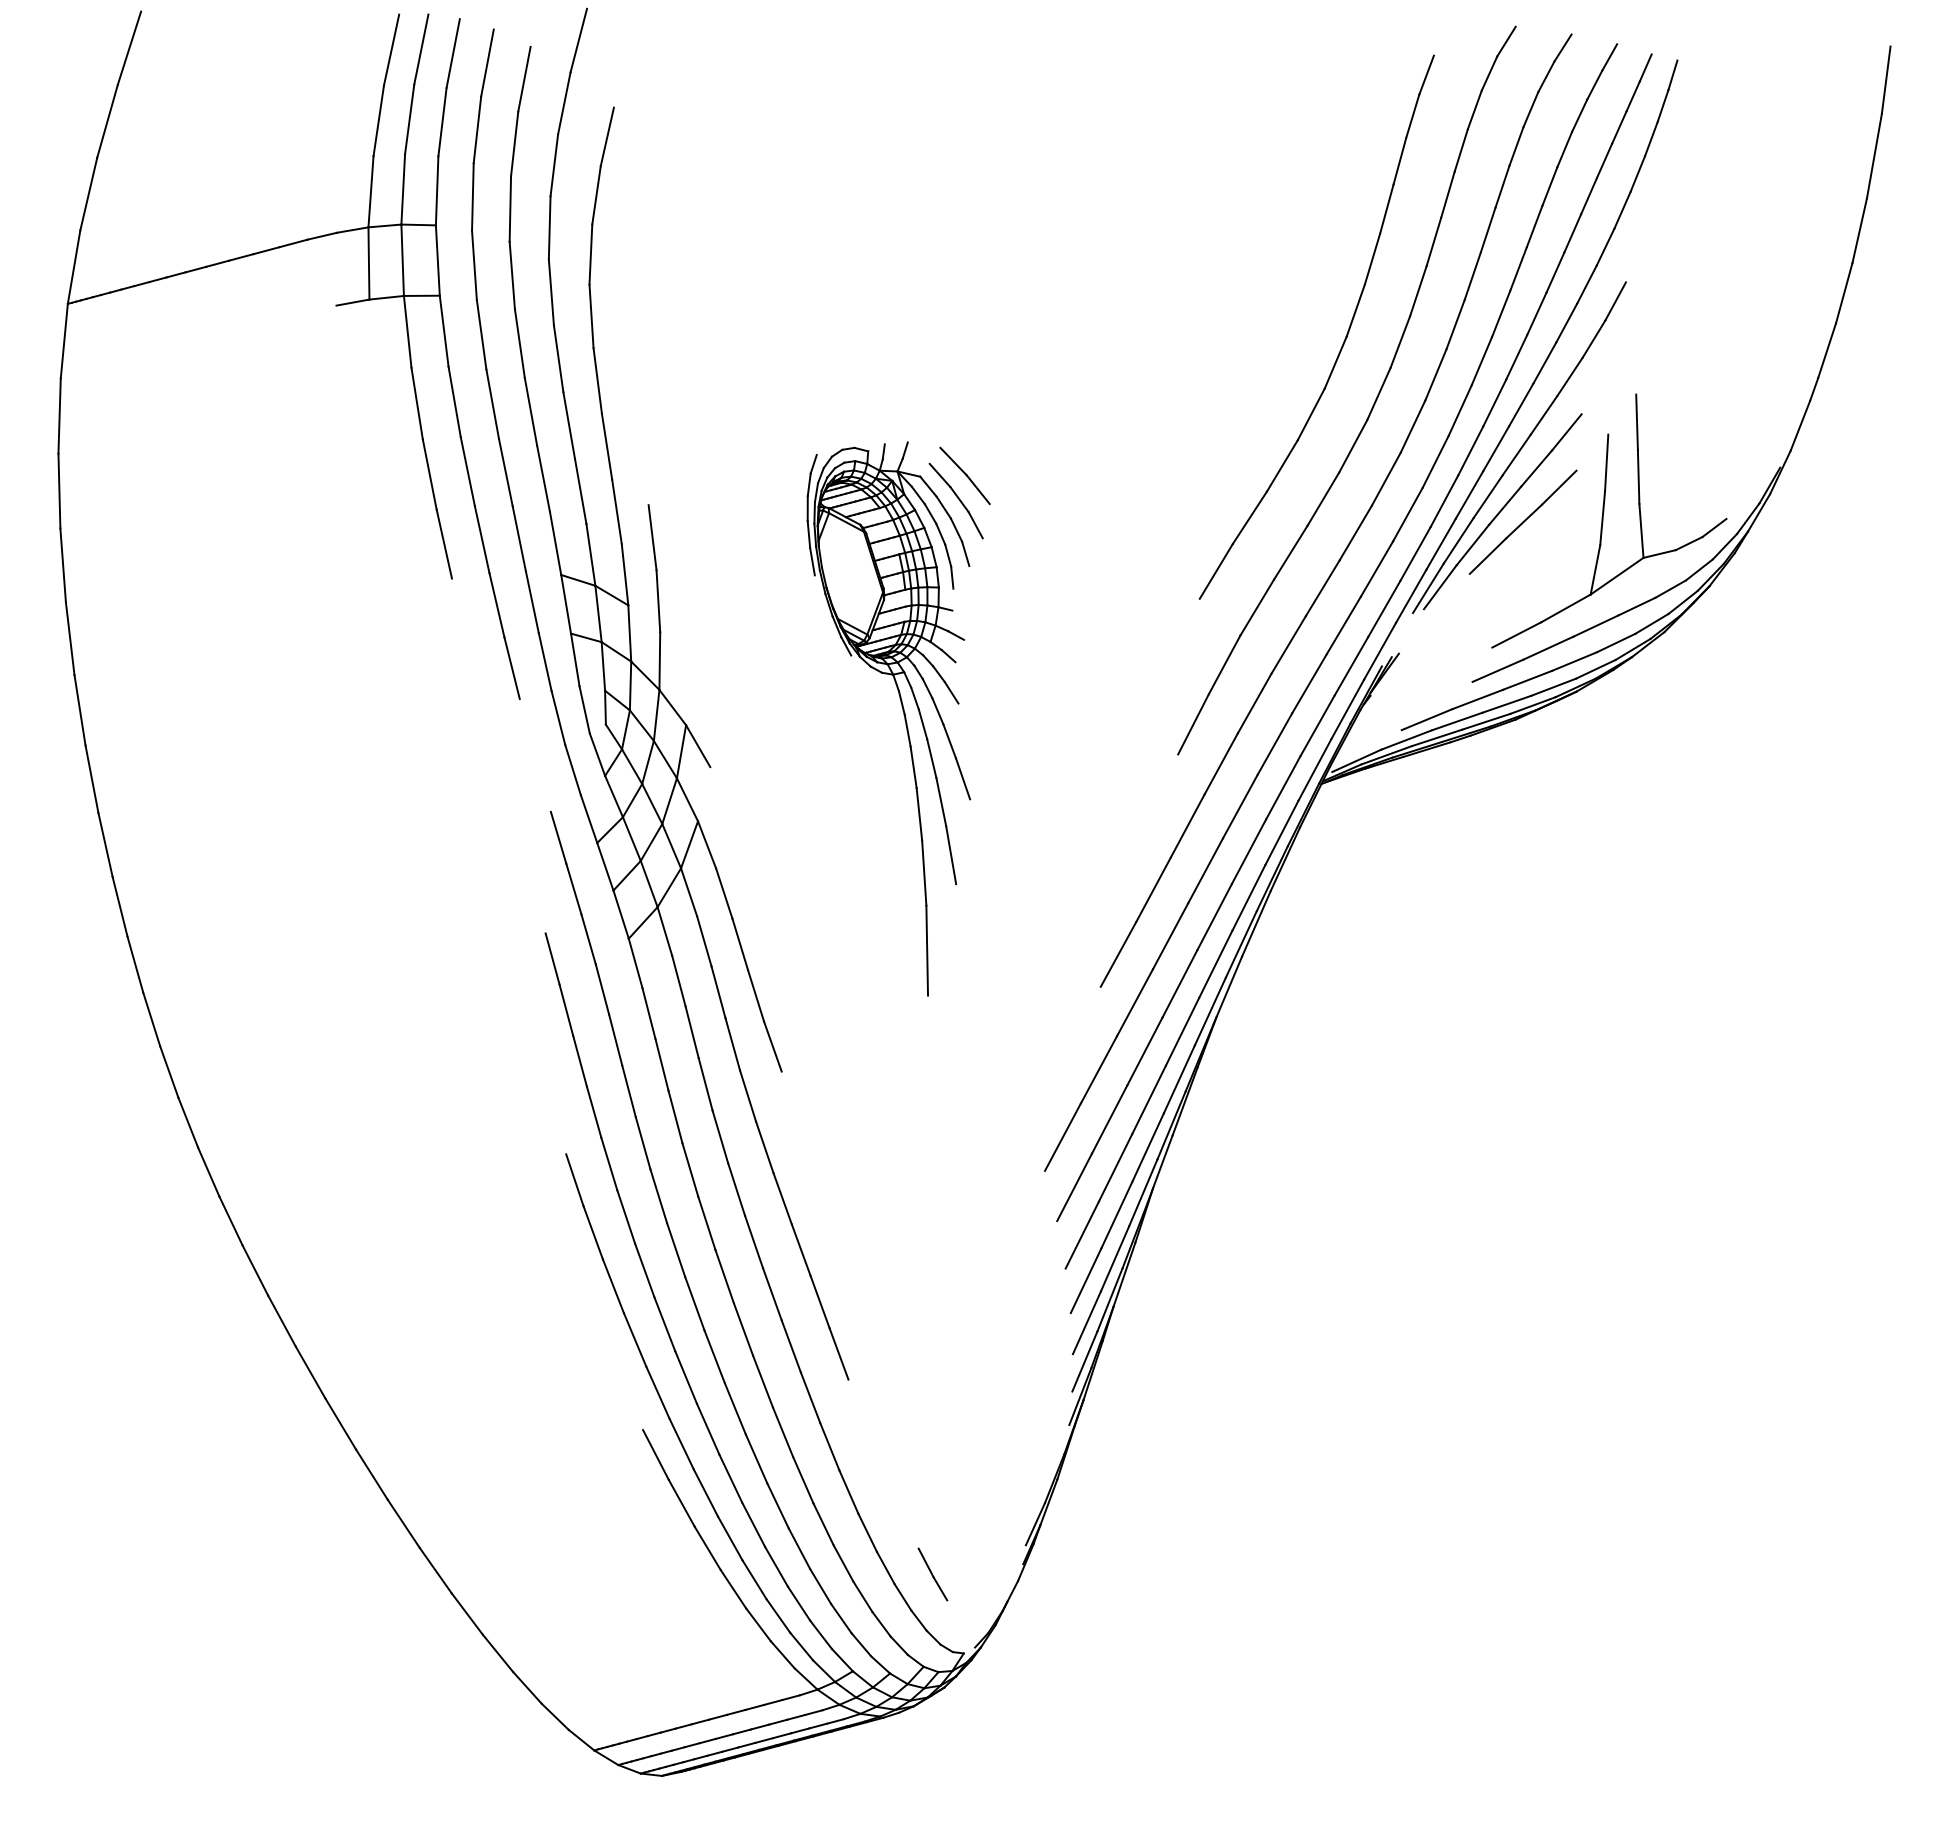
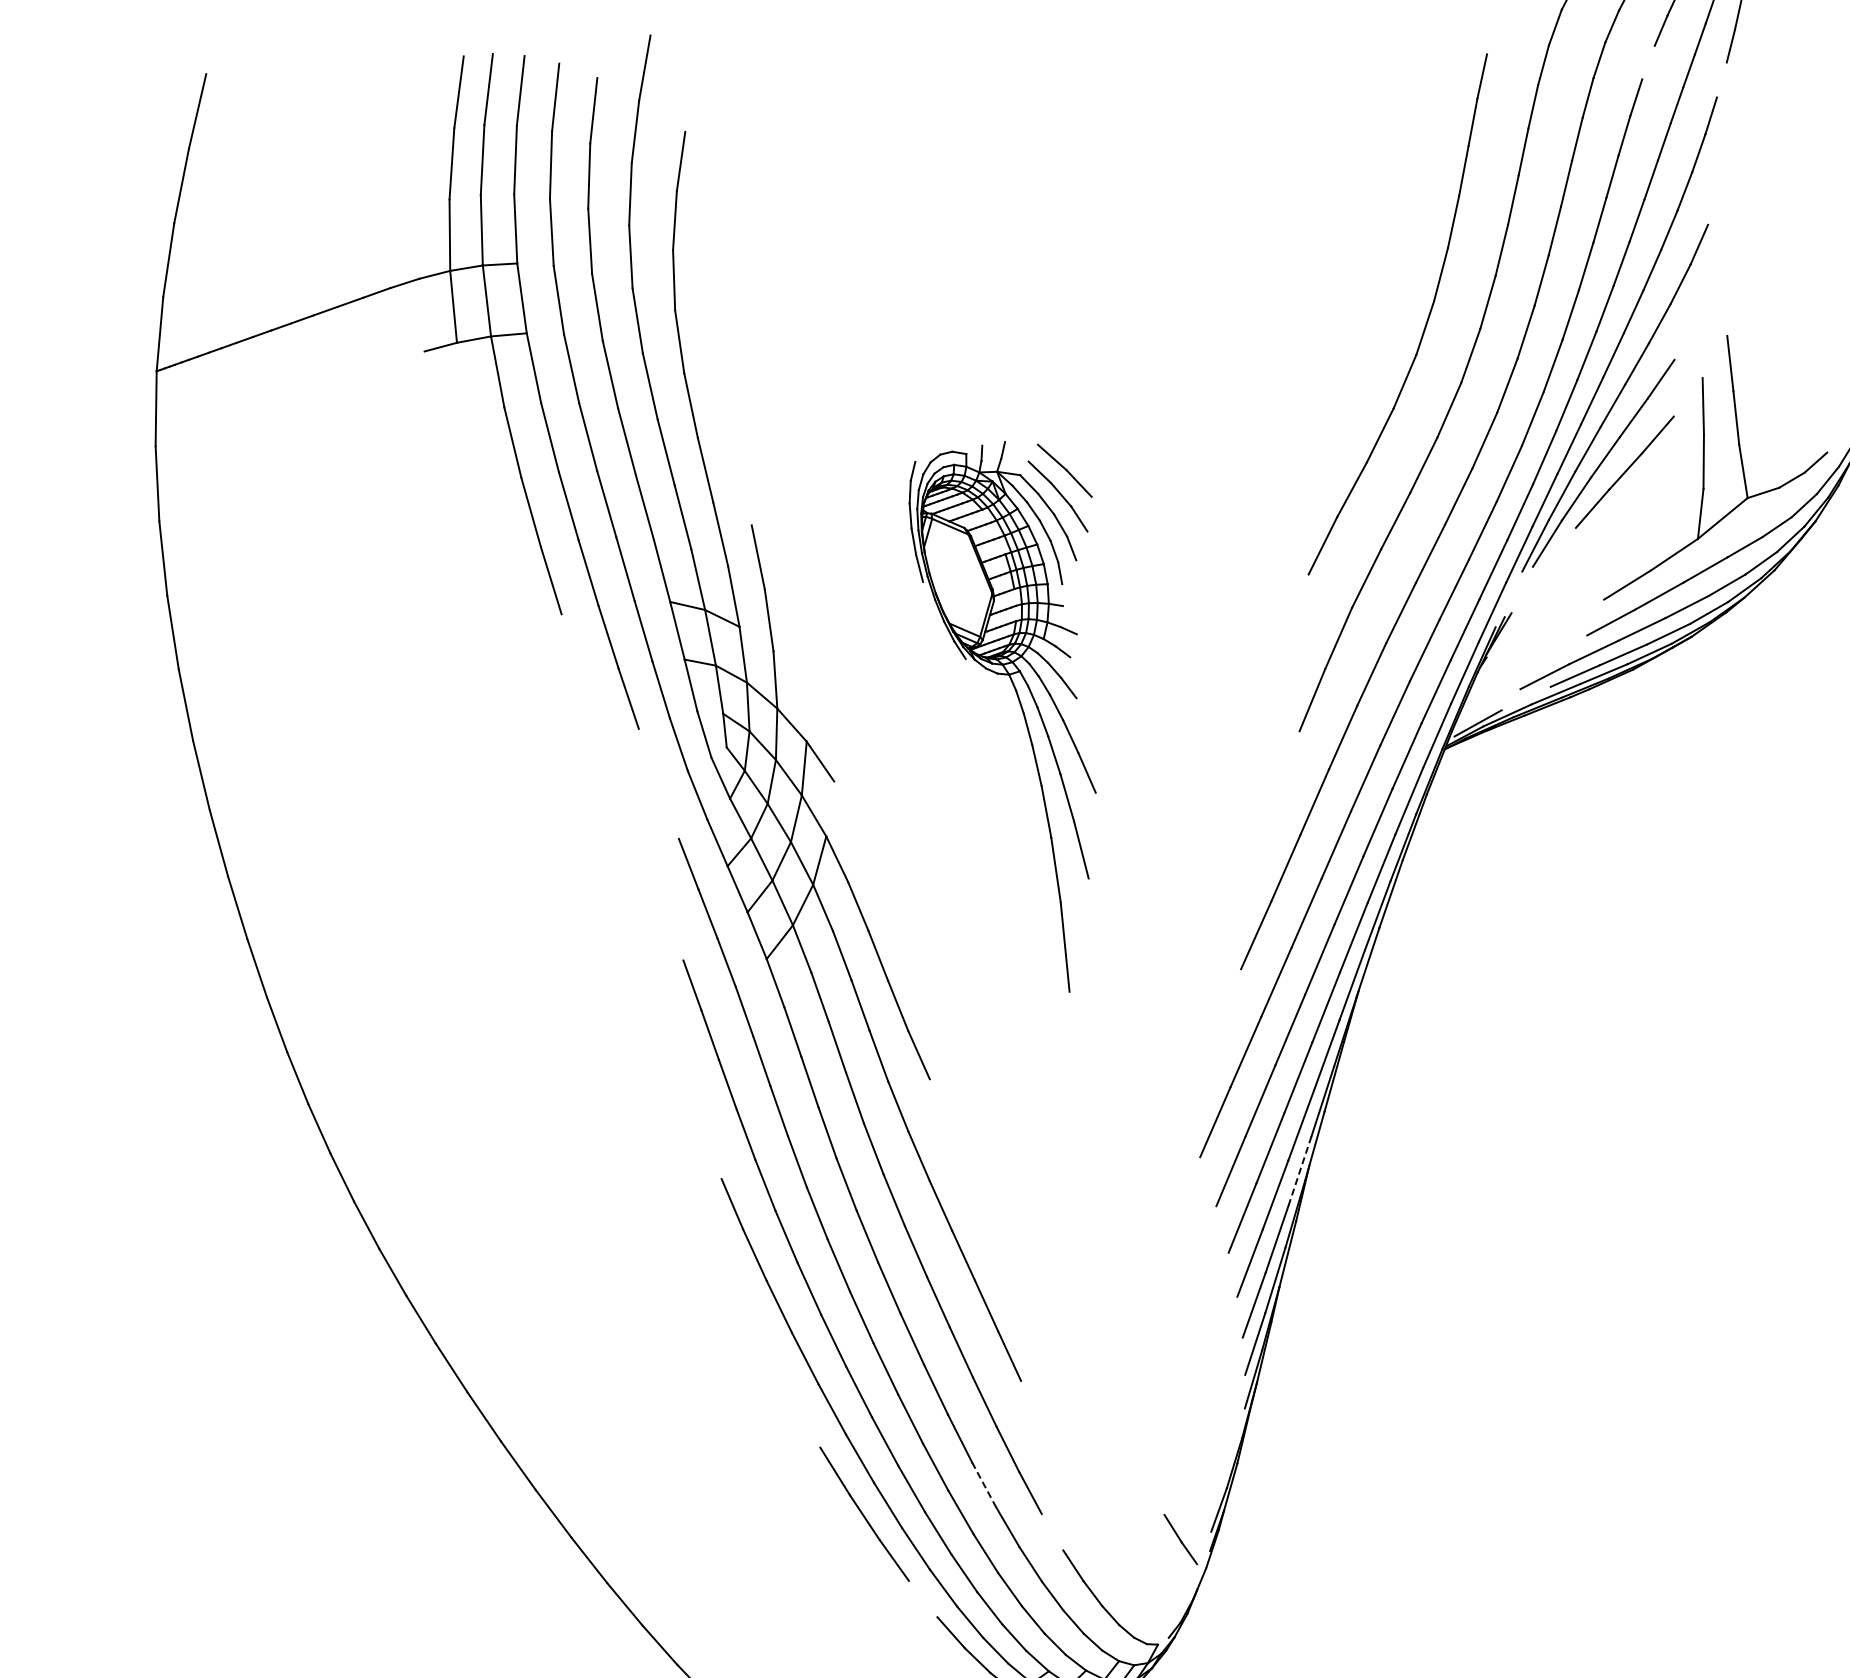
line: (1426, 74) -> (1492, 33), removed
line: (1579, 115) -> (1648, 62), removed
line: (1651, 139) -> (1722, 80), removed
line: (1406, 739) -> (1525, 698), removed
line: (1143, 1193) -> (1300, 1171), solid -> dashed
line: (803, 1480) -> (984, 1485), solid -> dashed
line: (867, 1532) -> (1052, 1531), removed
line: (932, 1574) -> (1180, 1539), moved
line: (733, 1588) -> (923, 1598), removed

